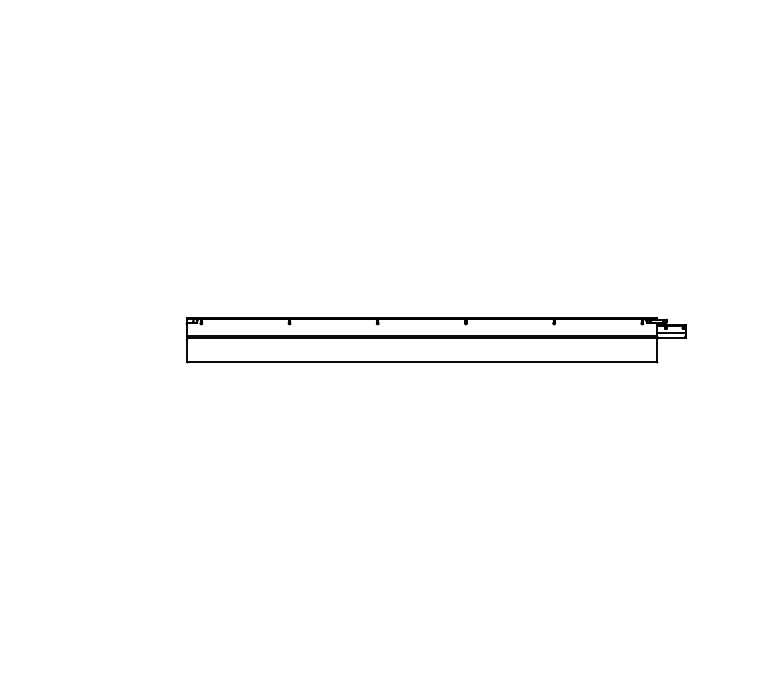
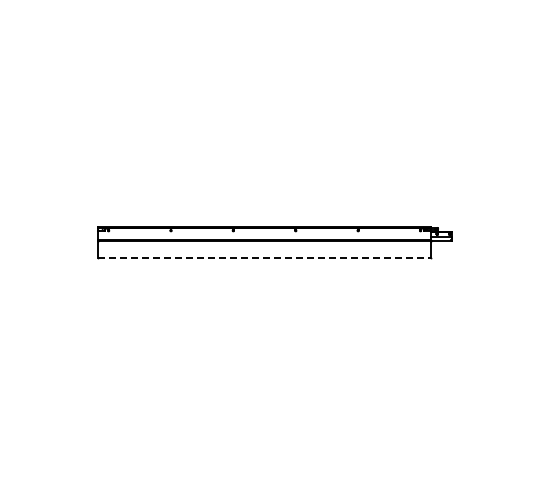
line: (423, 362) -> (265, 258), solid -> dashed

